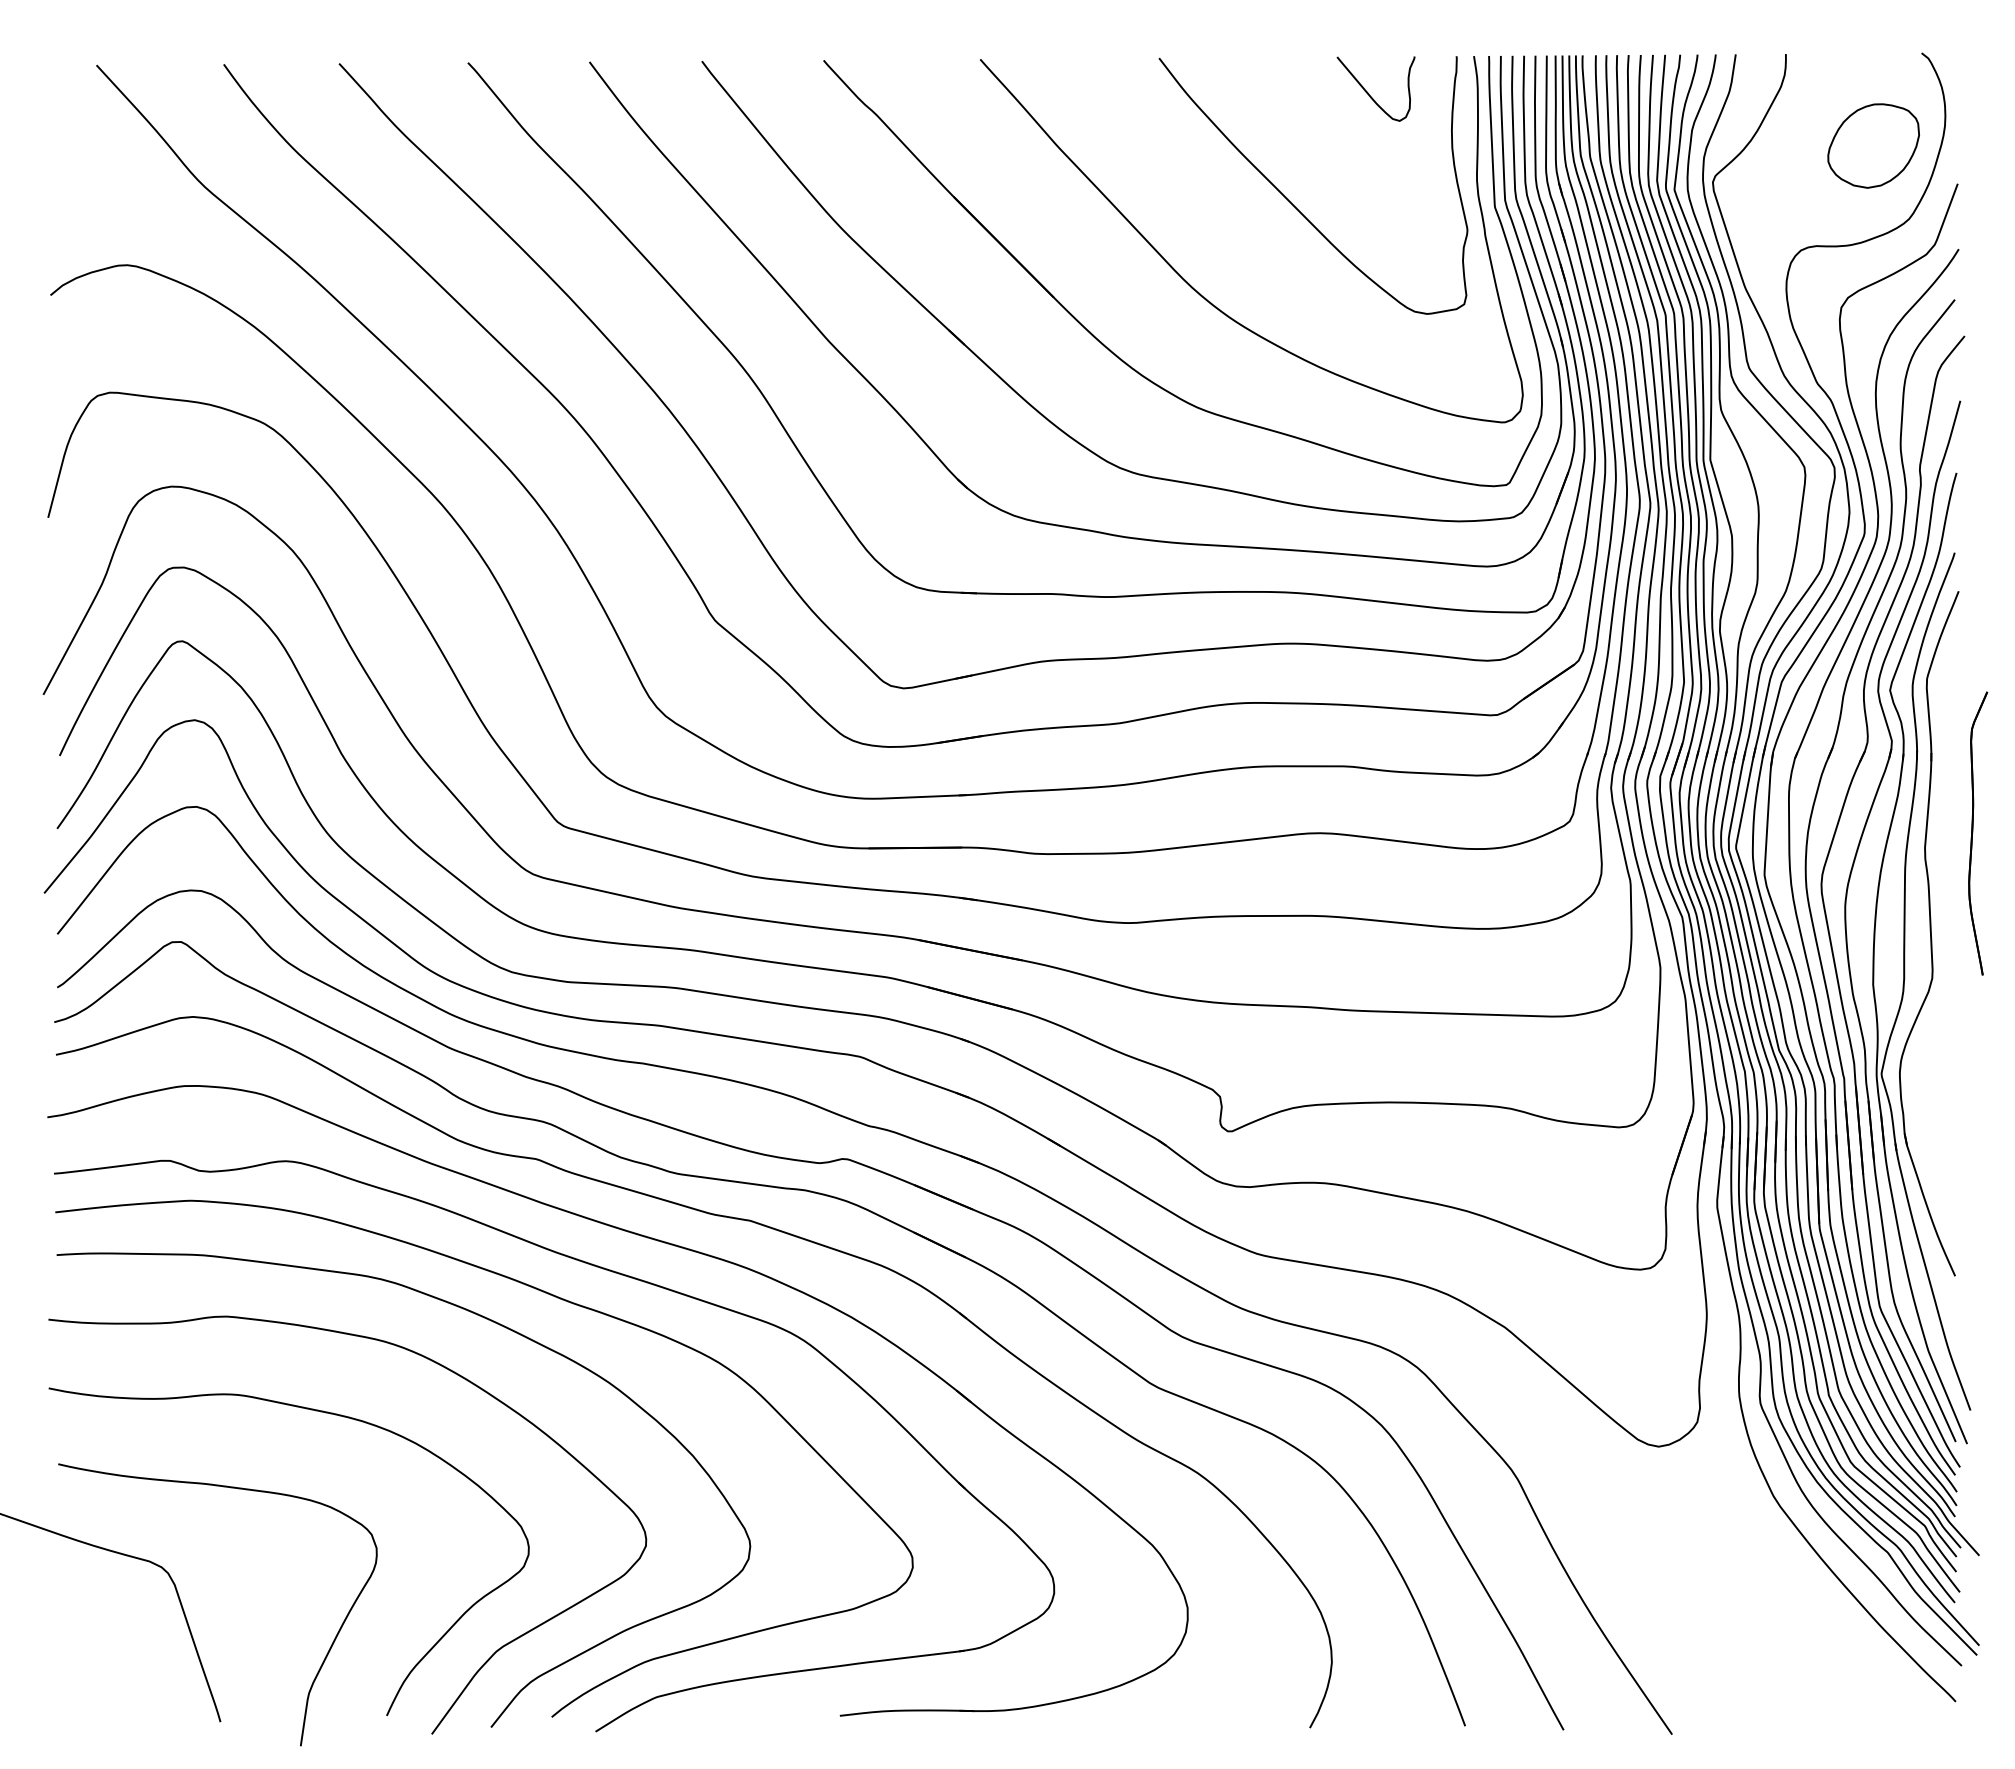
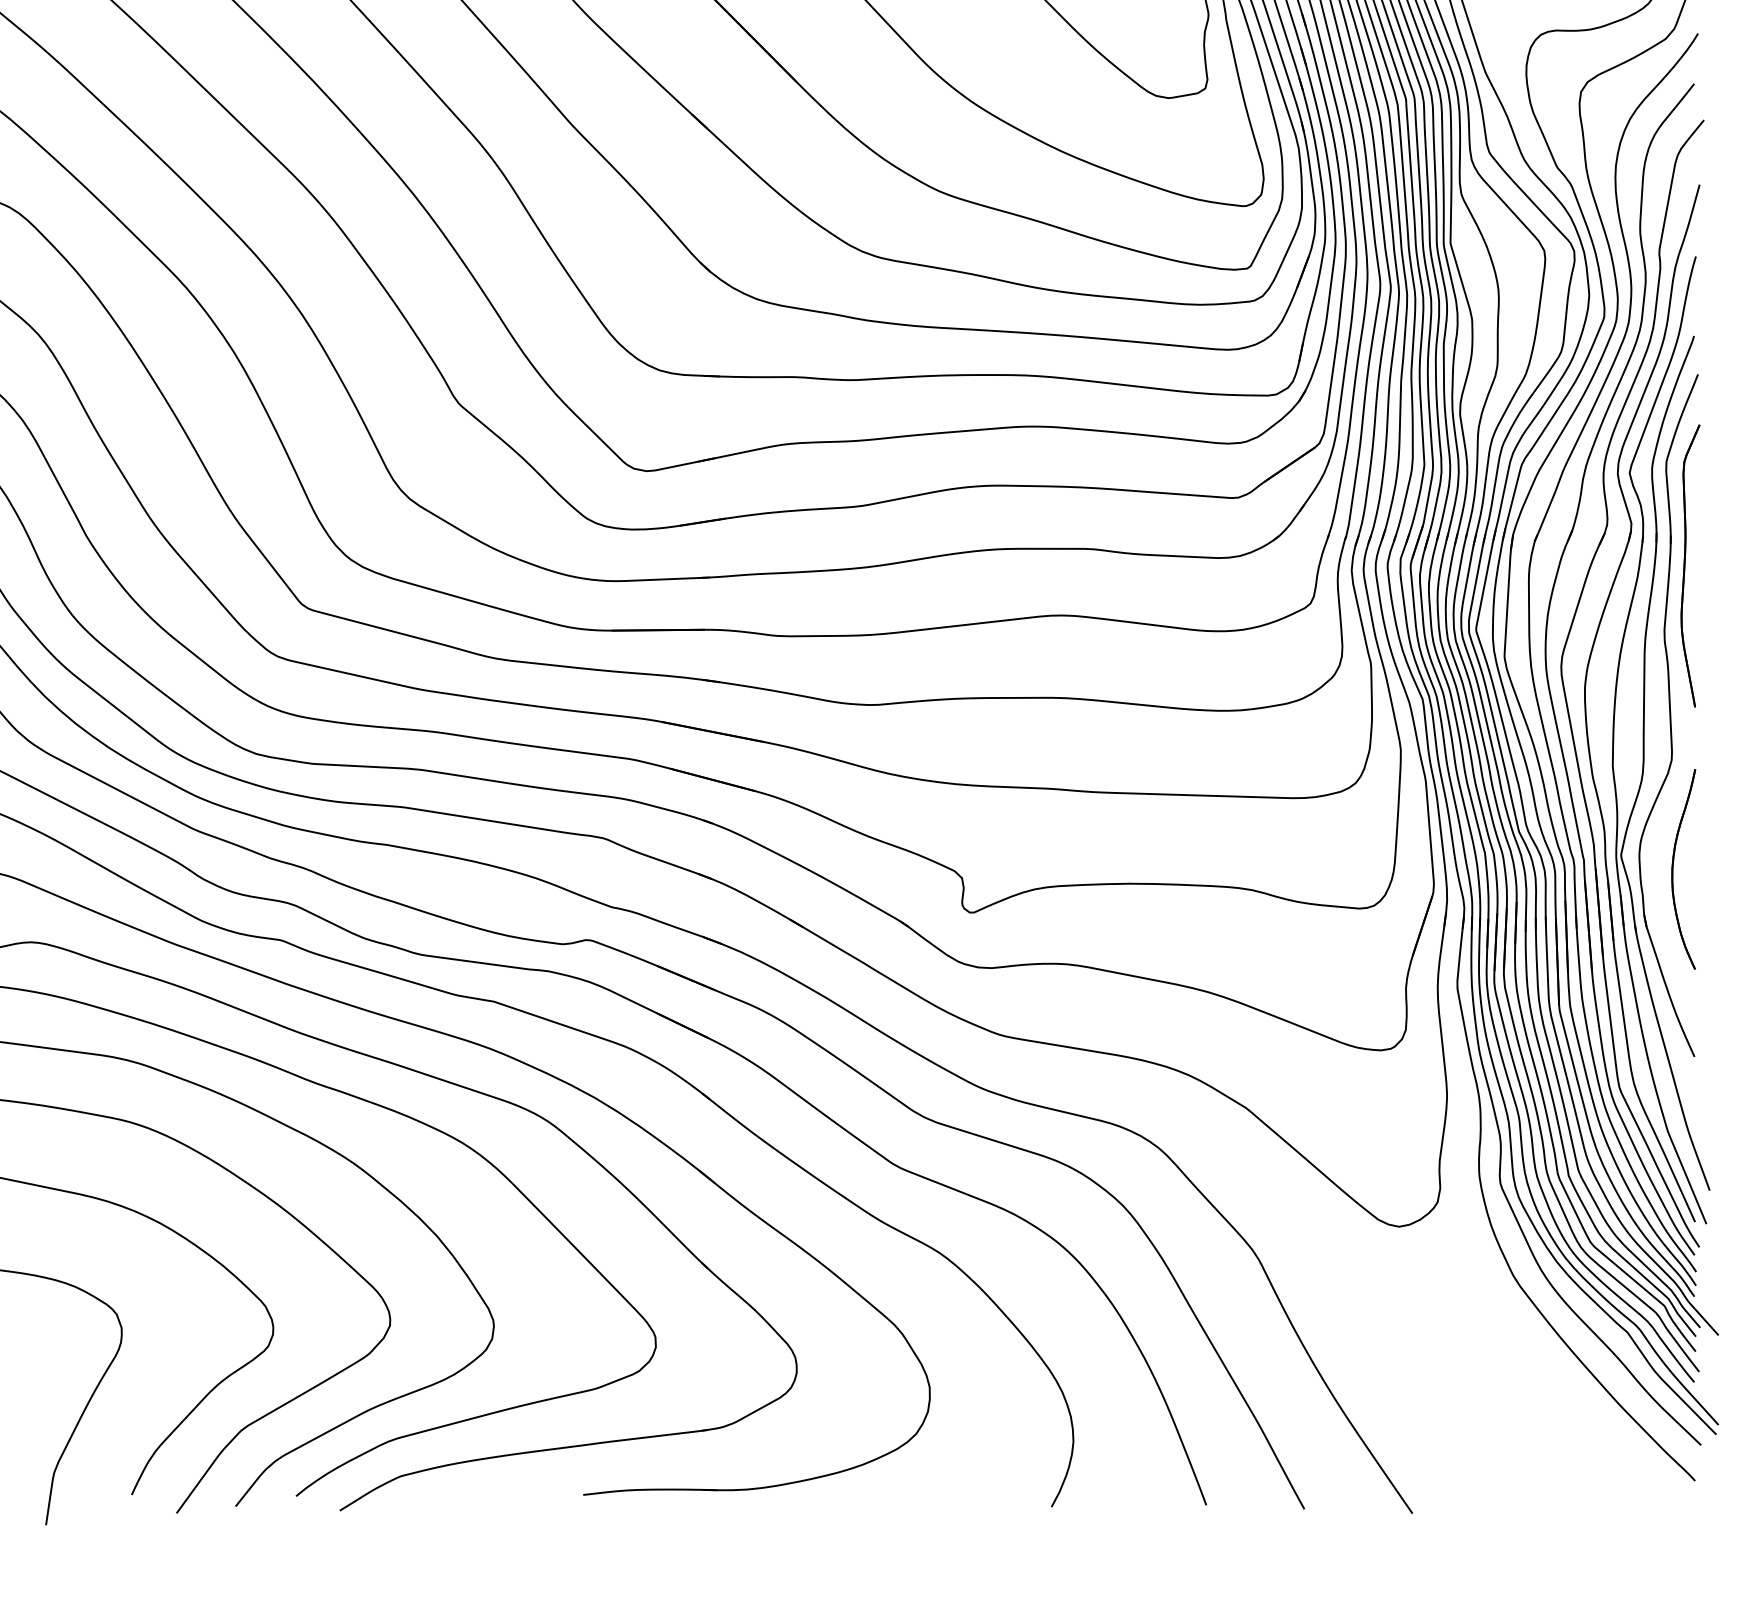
part: (1978, 833) -> (1690, 565), moved
part: (1934, 1085) -> (1673, 866), added

